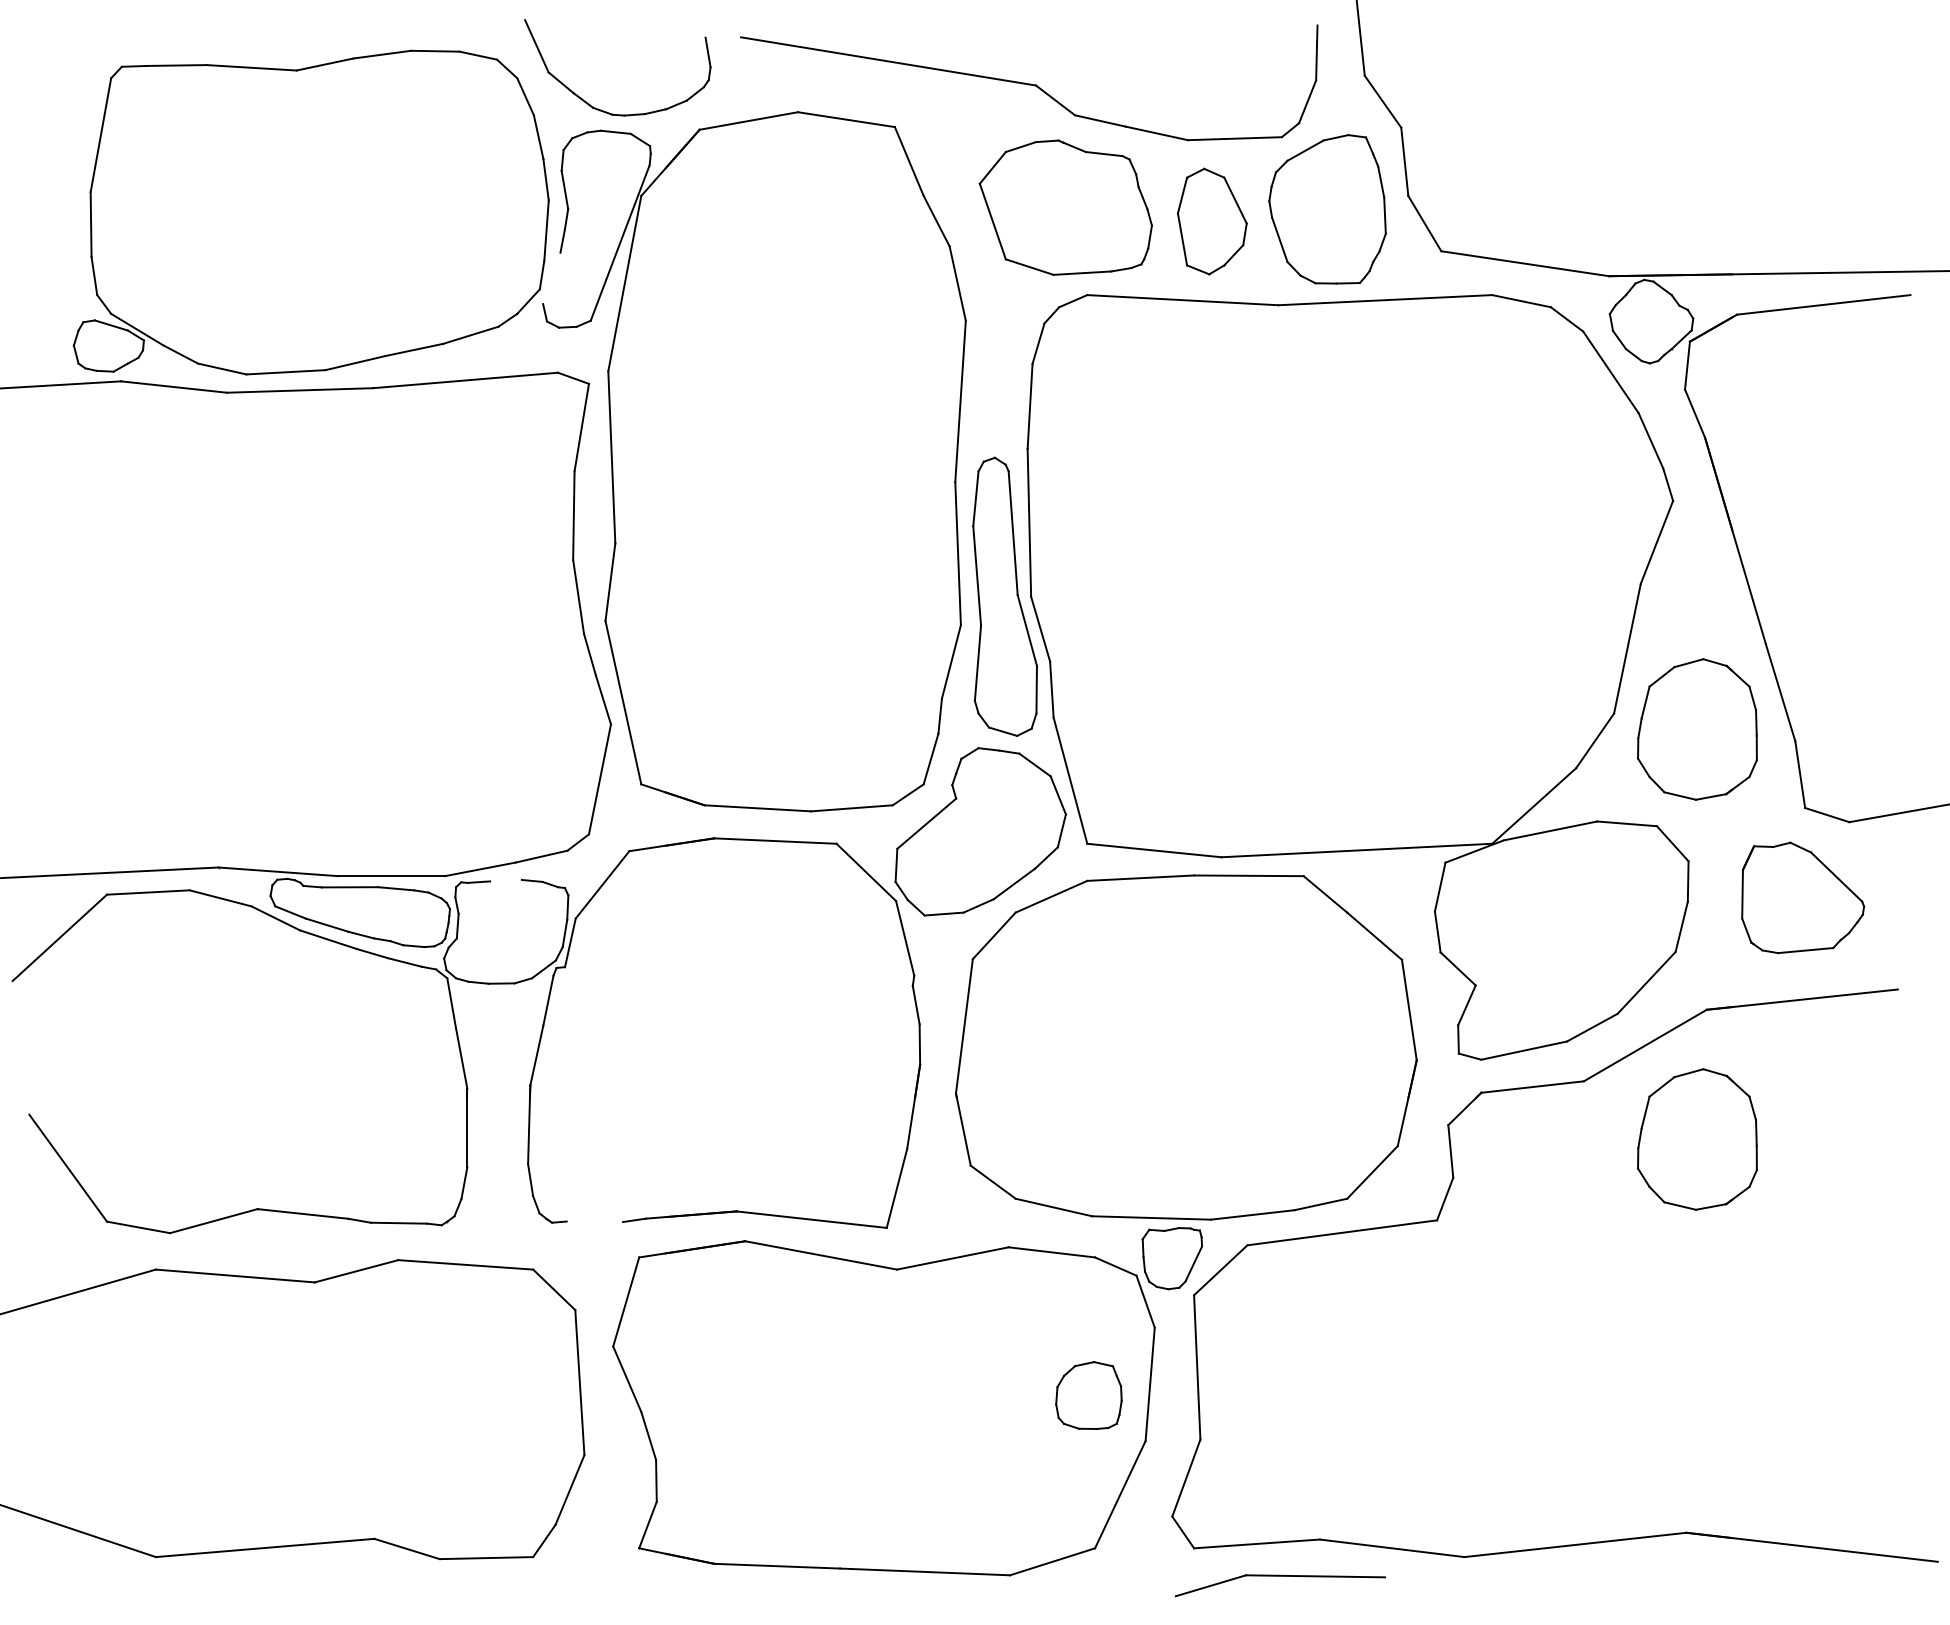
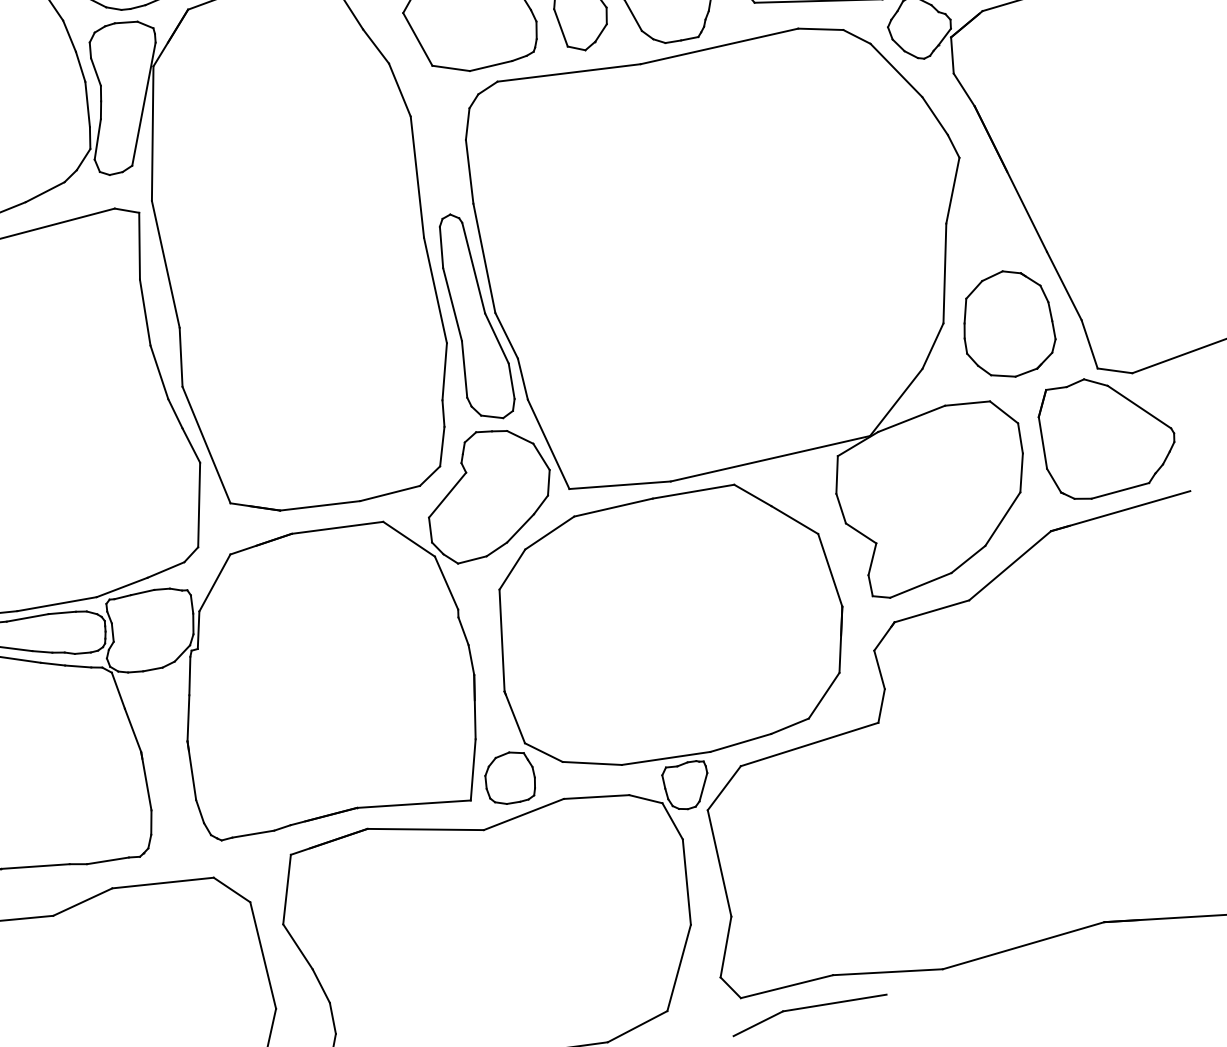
line: (551, 278) -> (97, 139), added
line: (505, 880) -> (142, 592), added
part: (1803, 897) -> (1108, 435), size x1.43
part: (1697, 1139) -> (1061, 628), removed
line: (594, 1221) -> (252, 833), added
part: (1088, 1395) -> (509, 778), moved

